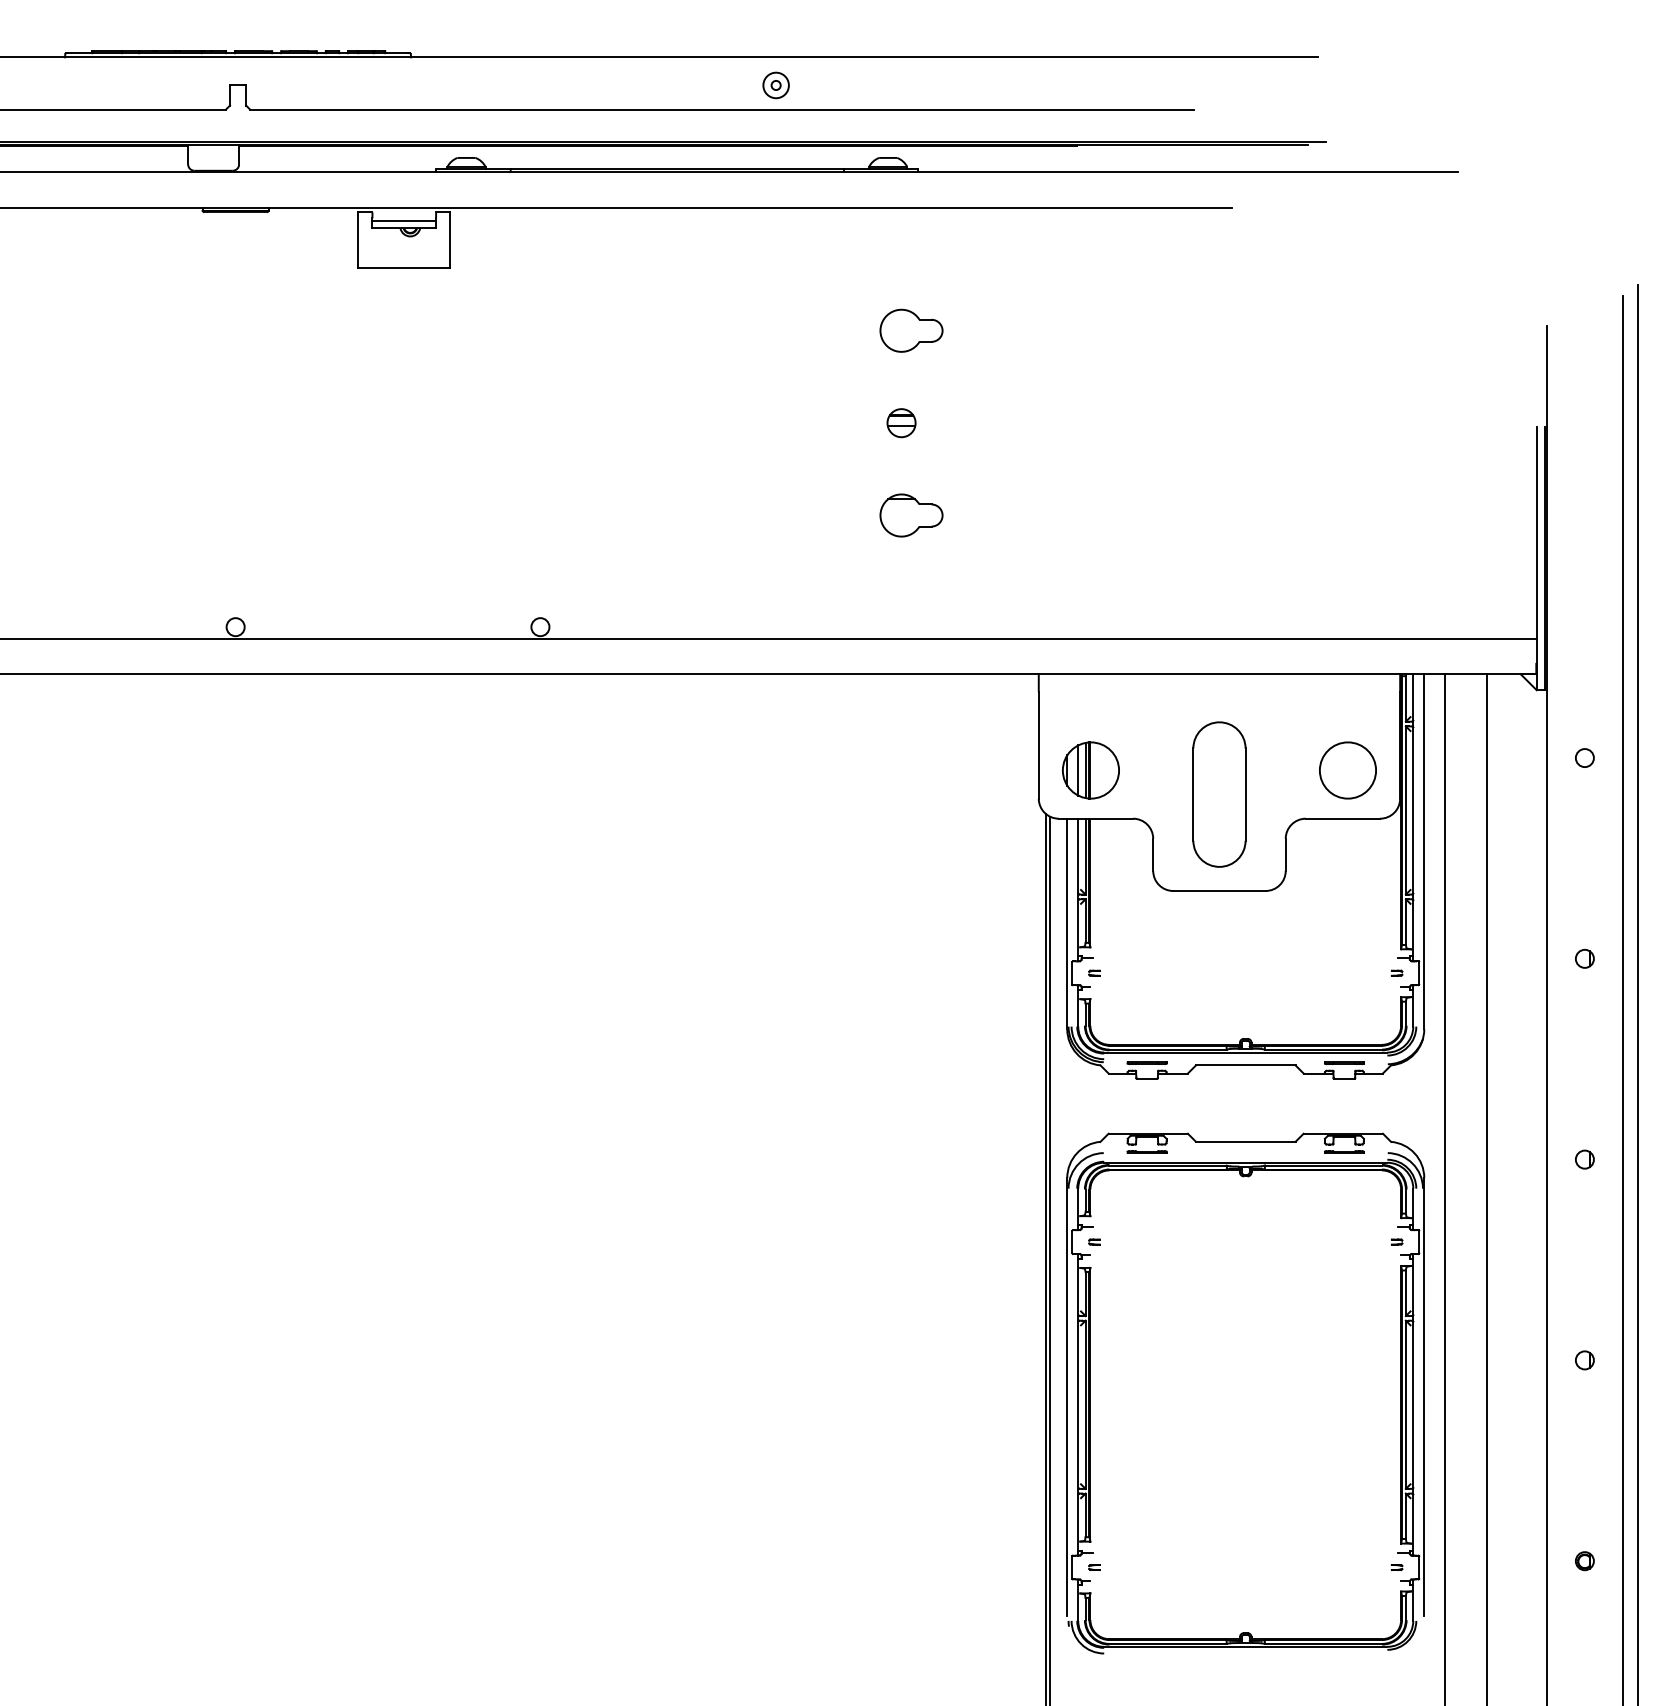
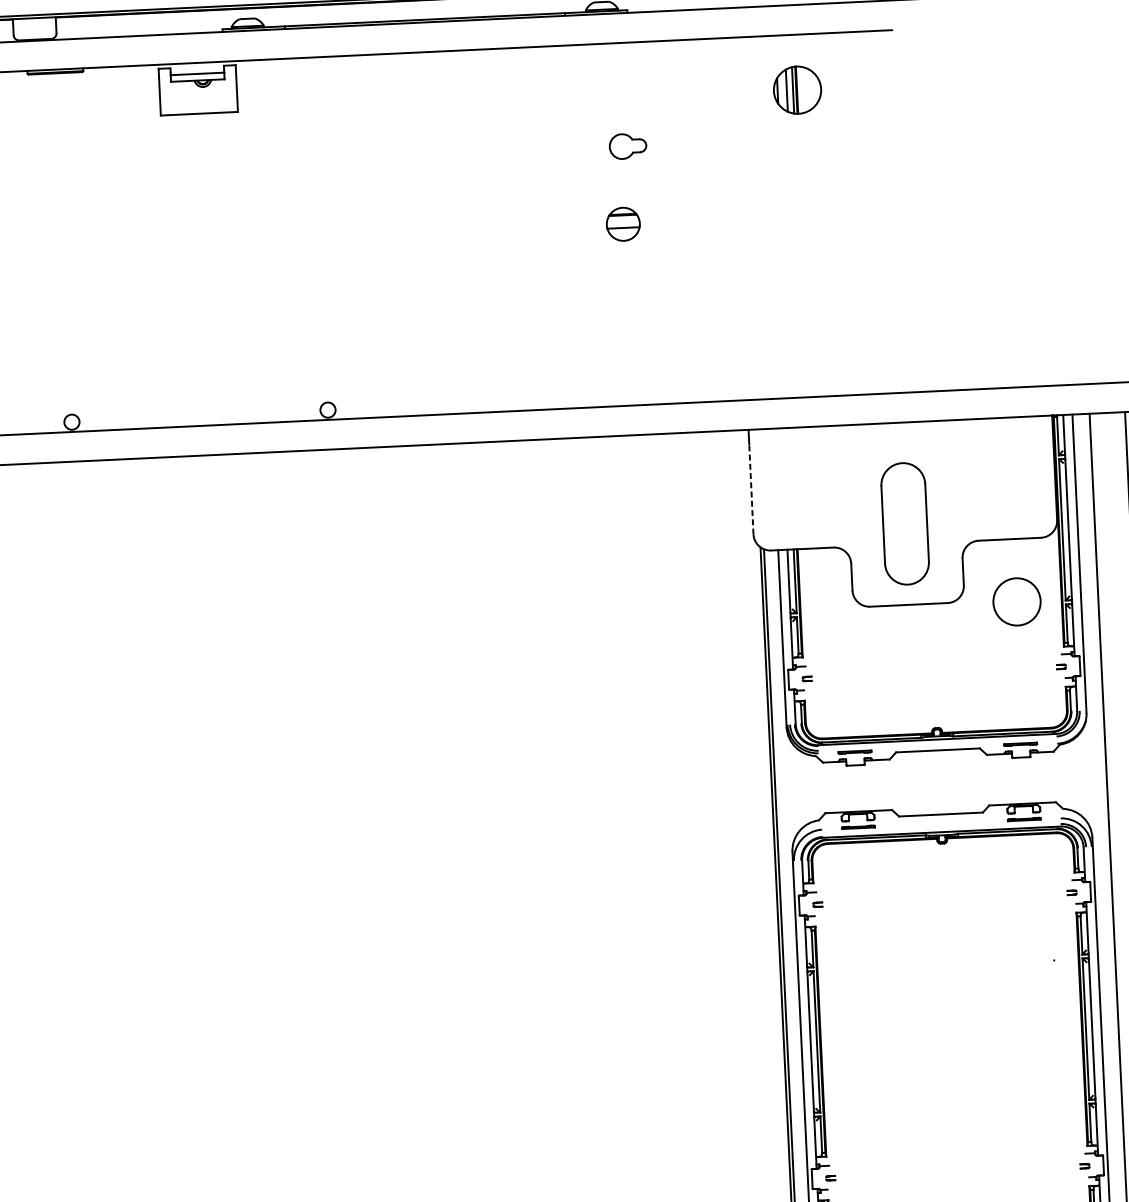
part: (911, 330) -> (628, 146), size x0.7
part: (901, 423) -> (623, 224), size x1.4
part: (911, 515) -> (635, 301), removed
line: (1038, 744) -> (751, 488), solid -> dashed
part: (1090, 770) -> (797, 90), moved
circle: (1347, 770) -> (1016, 601), moved

